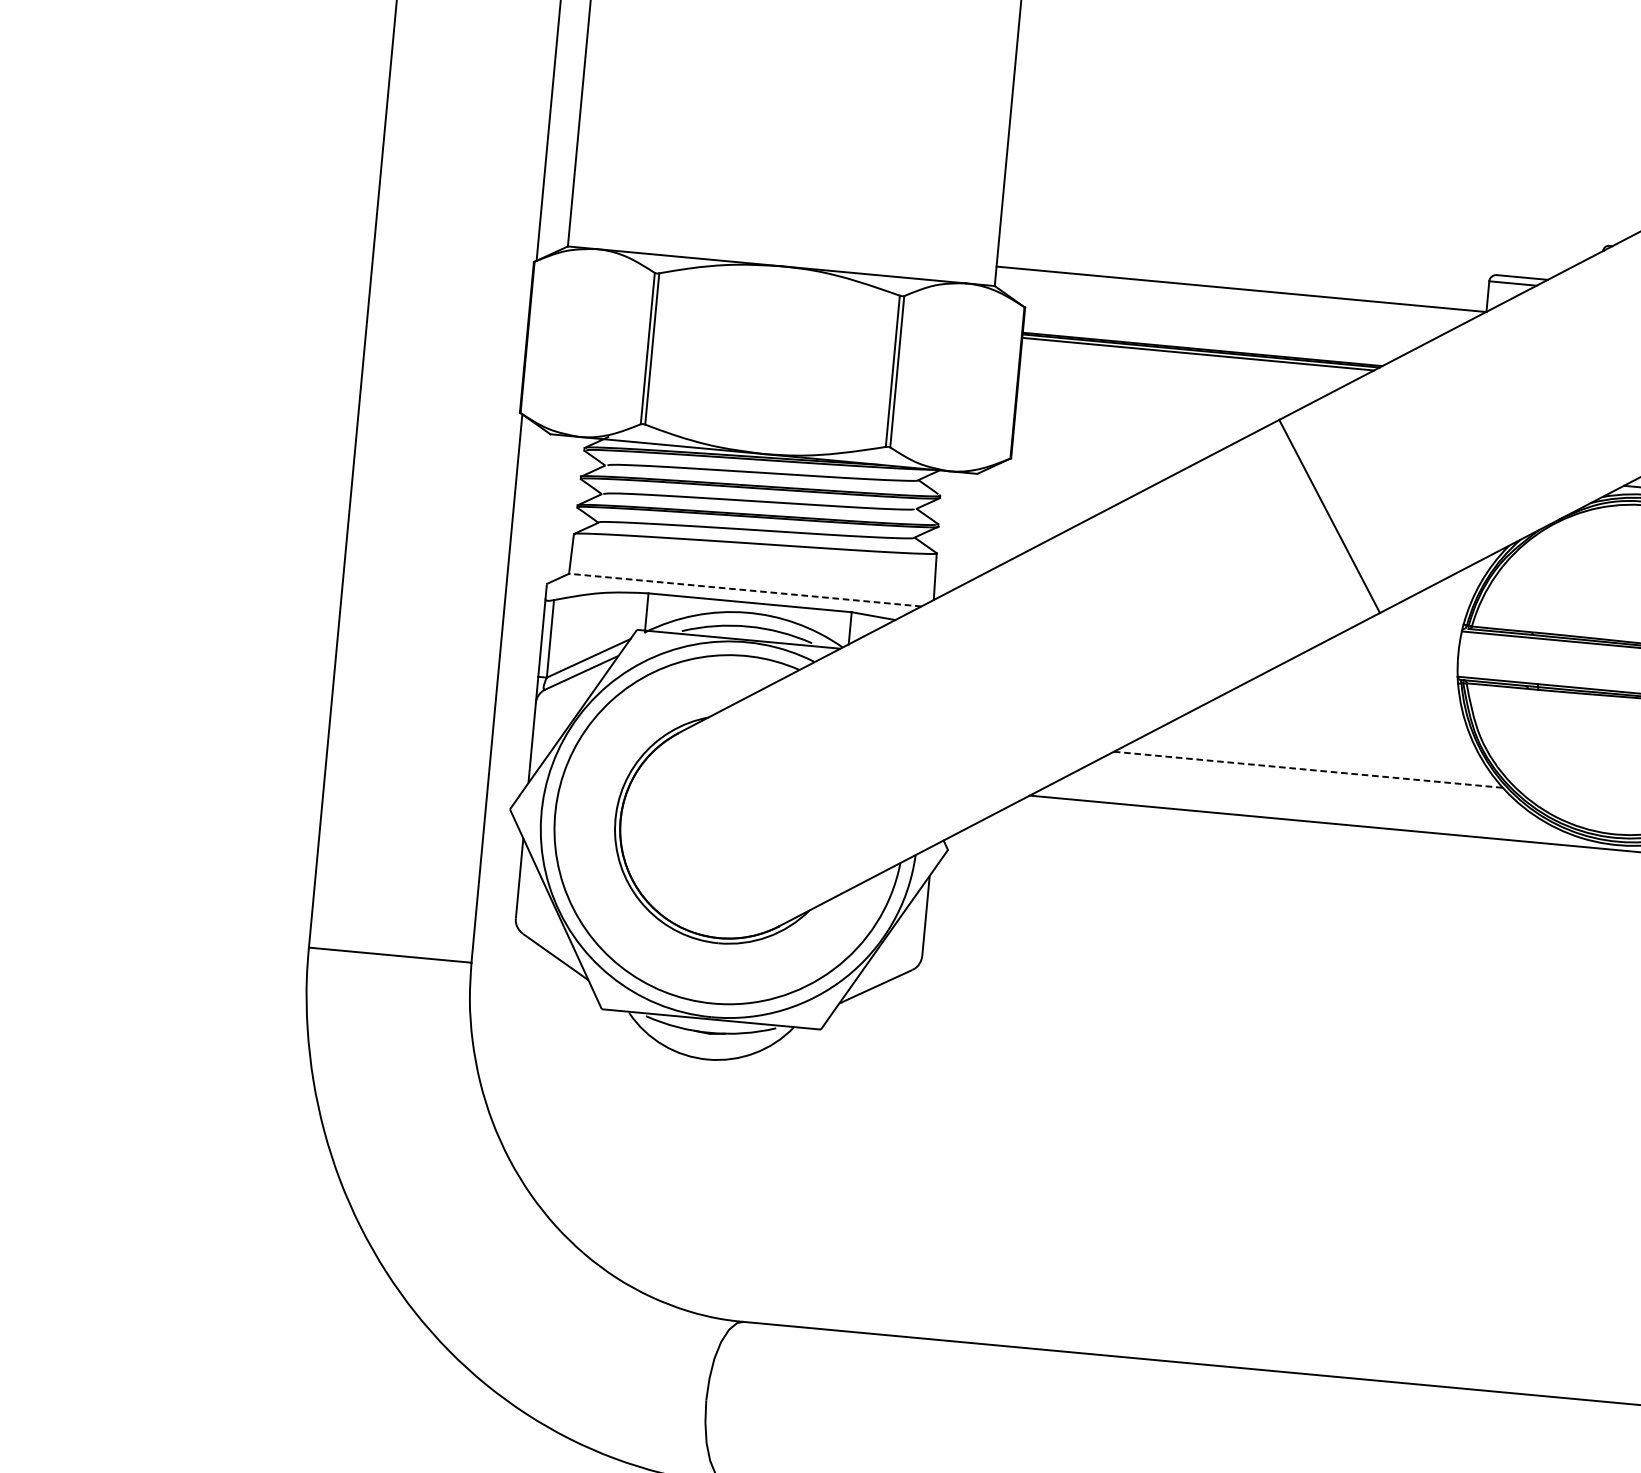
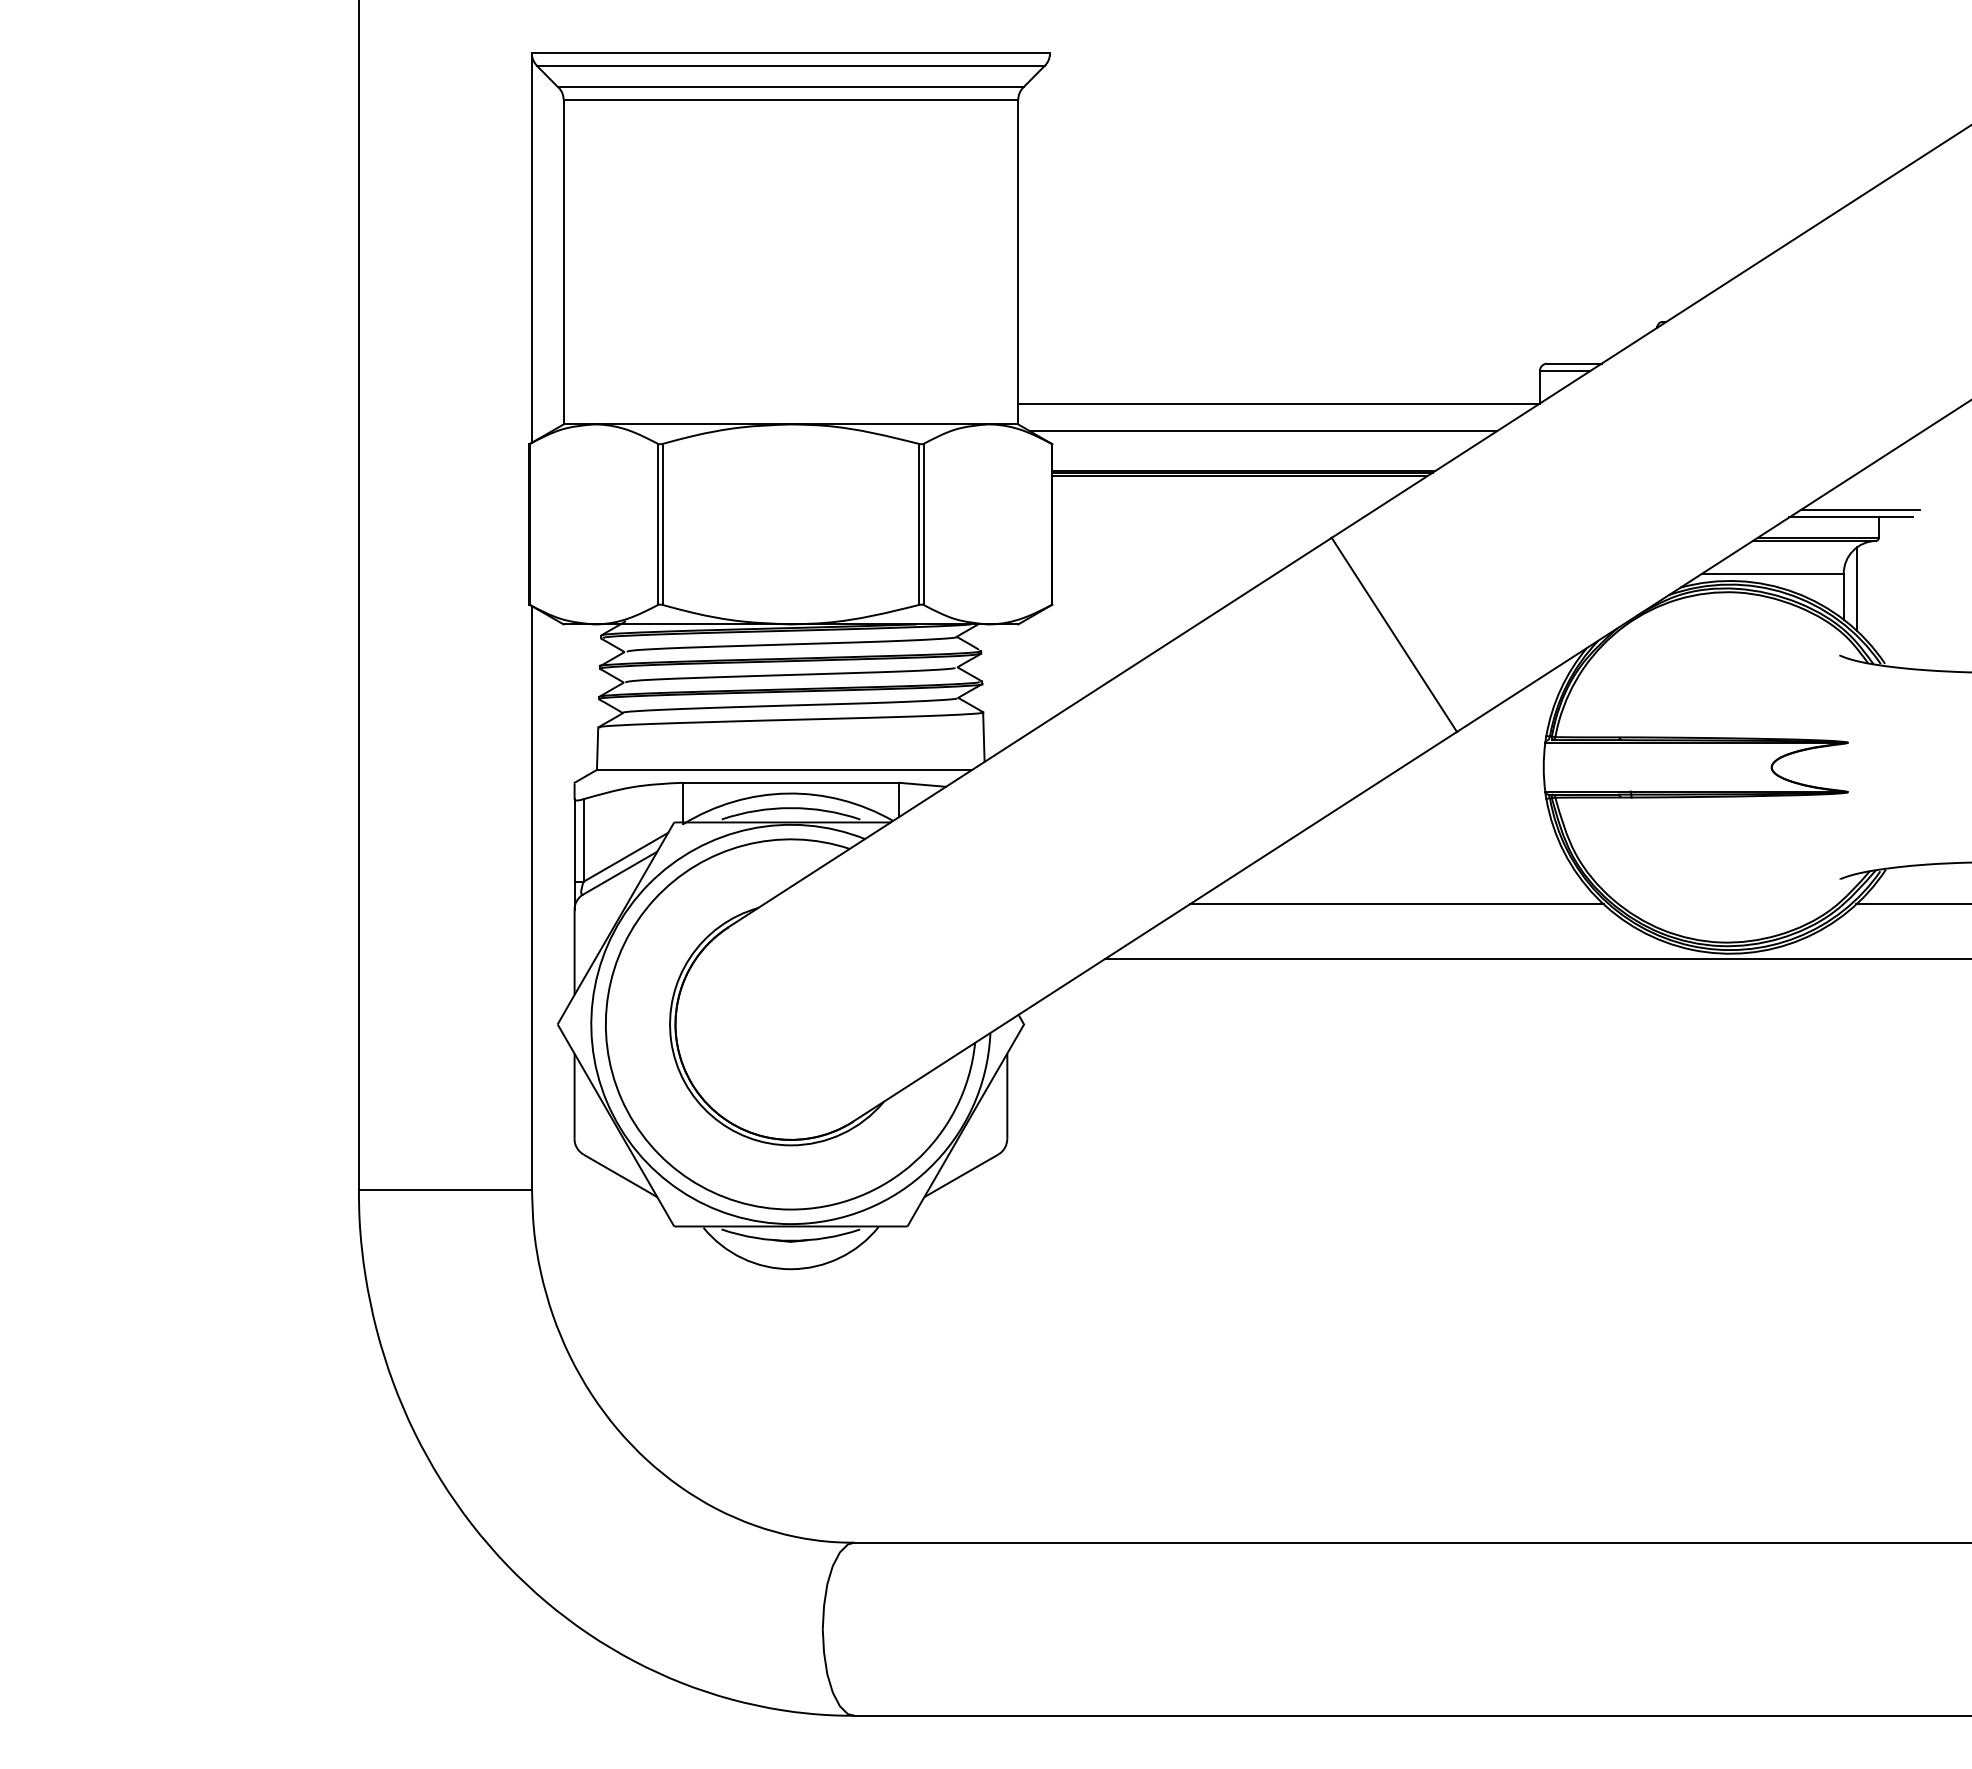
line: (1224, 313) -> (1263, 430), added
line: (745, 589) -> (784, 769), dashed -> solid
line: (1309, 769) -> (1397, 904), dashed -> solid

